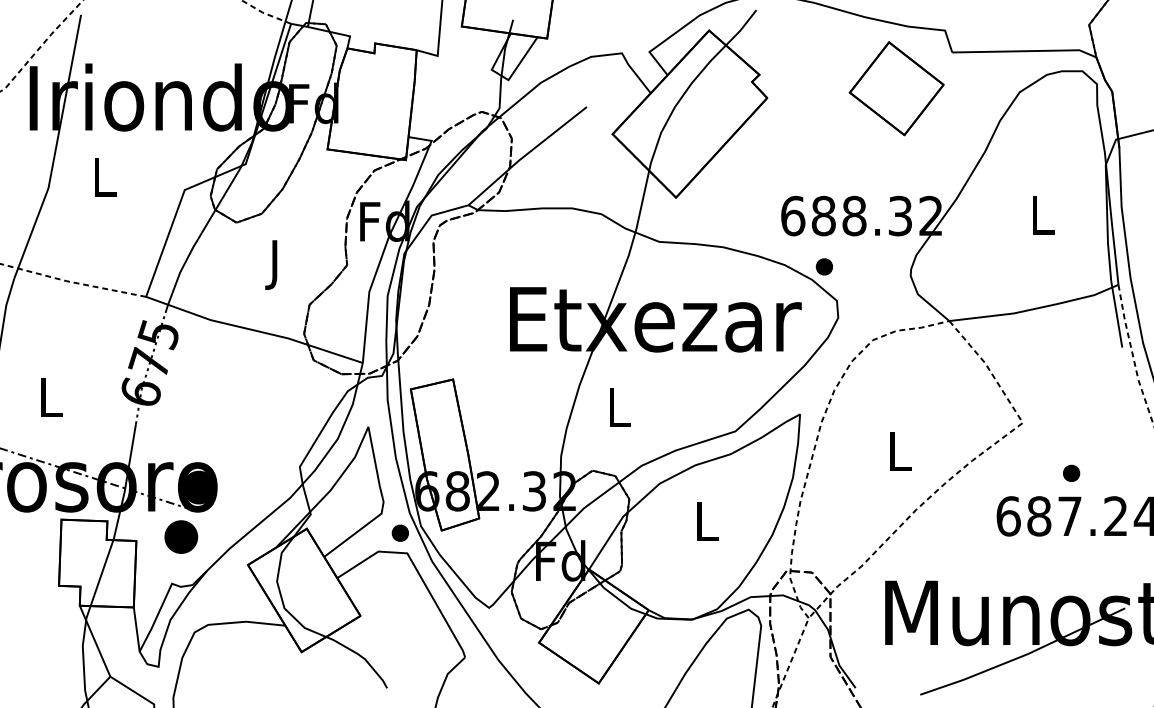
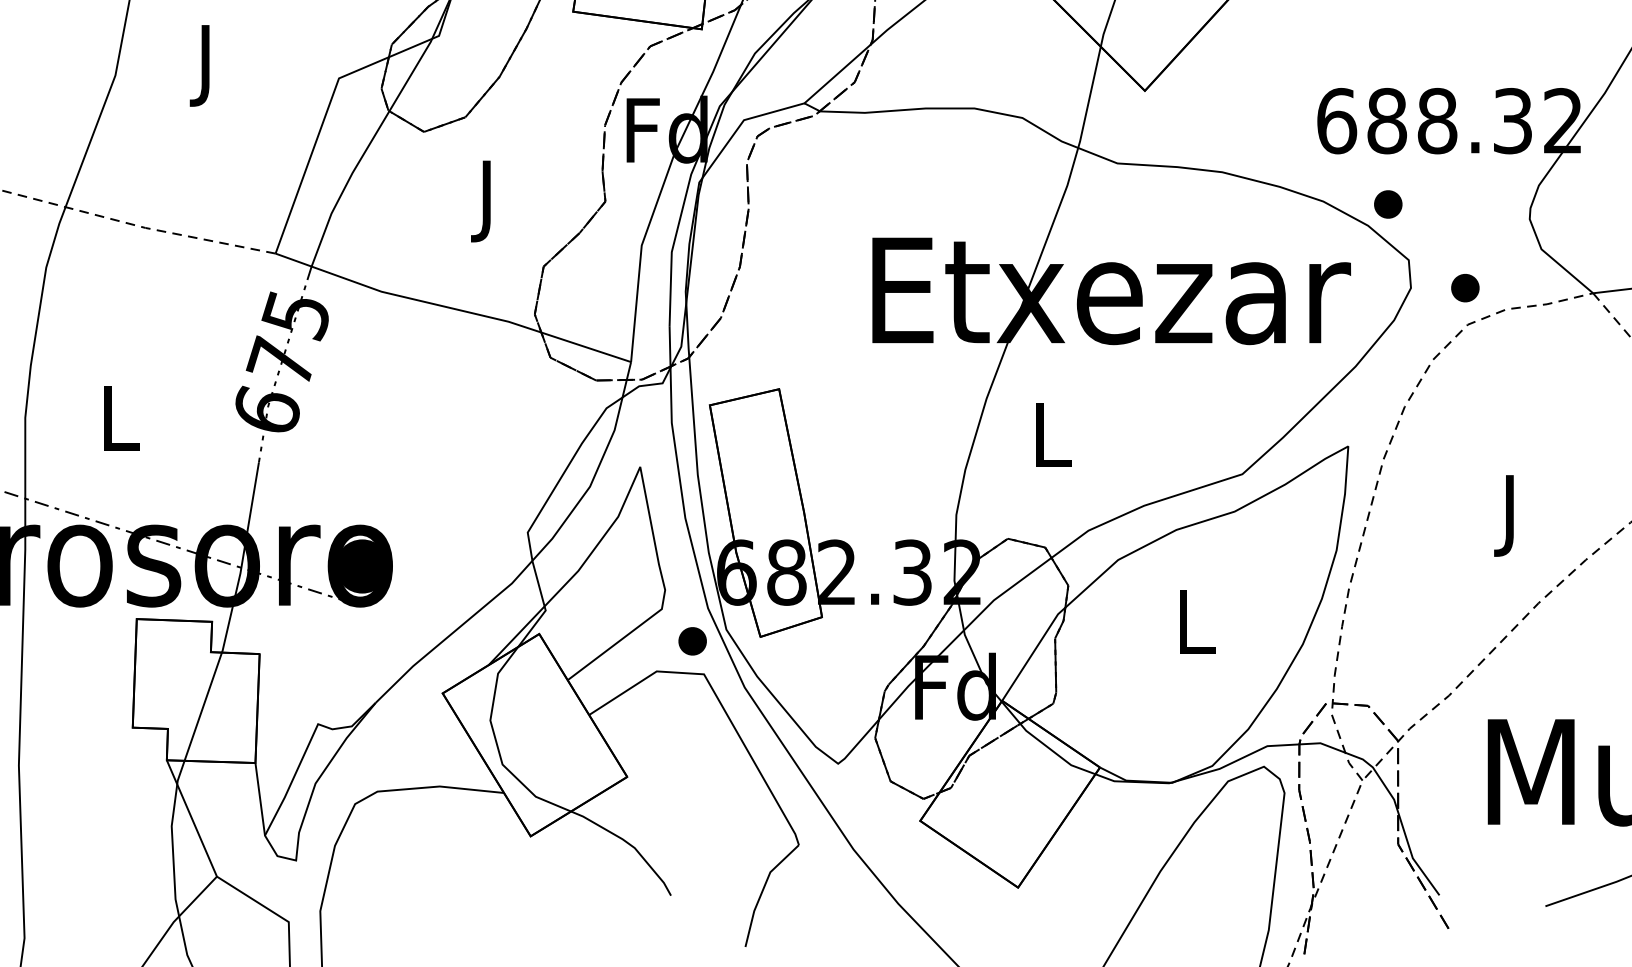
text: (104, 182) -> (207, 66), L -> J
part: (870, 317) -> (1463, 287), added
text: (900, 456) -> (1513, 515), L -> J
part: (181, 536) -> (333, 646), removed

